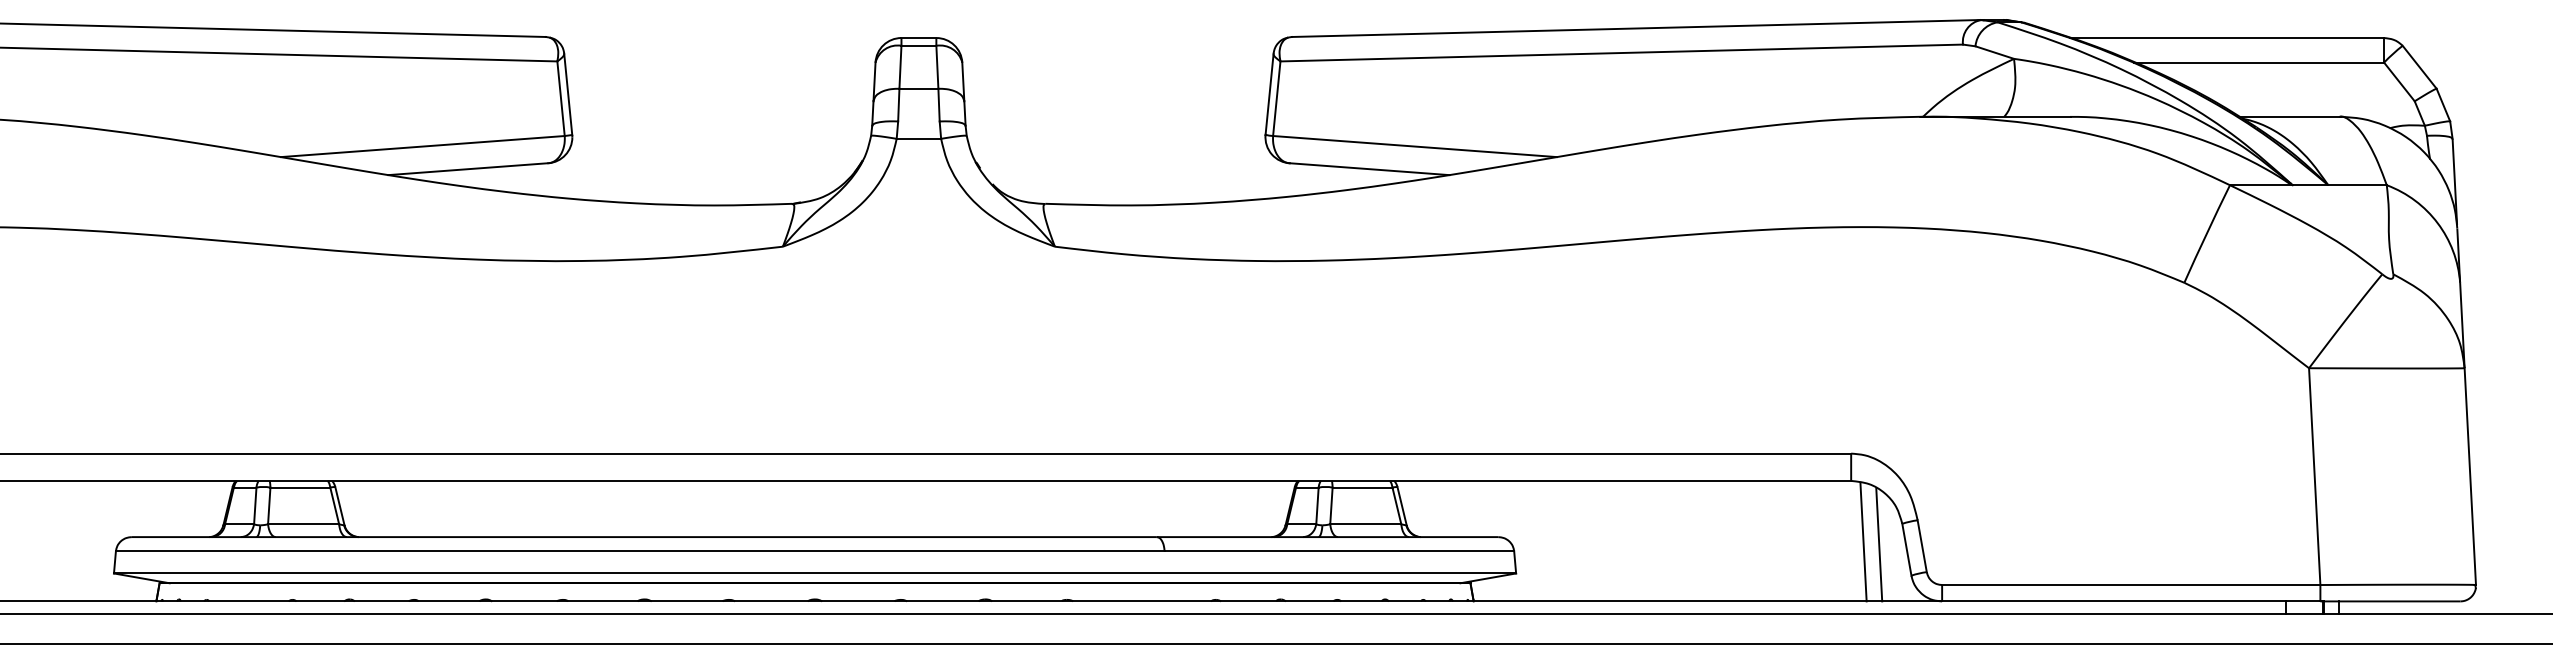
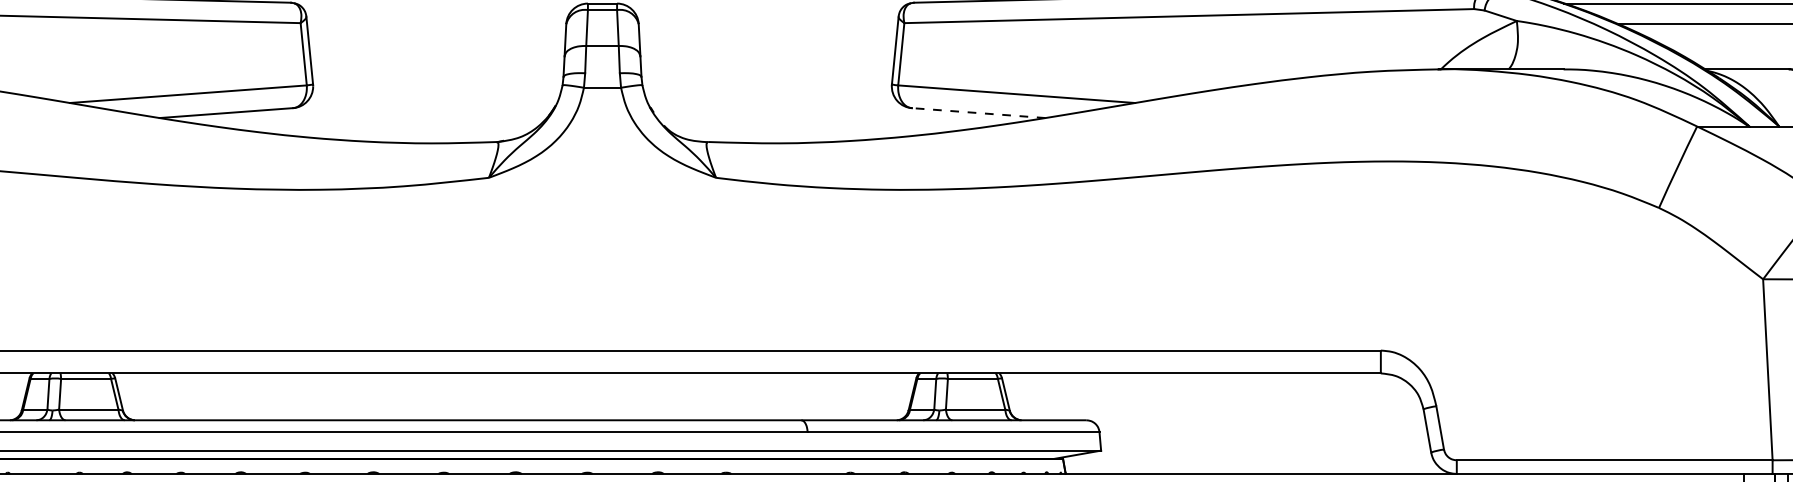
line: (1370, 169) -> (979, 113), solid -> dashed
line: (1863, 541) -> (1391, 423), removed
line: (1879, 544) -> (1404, 426), removed

